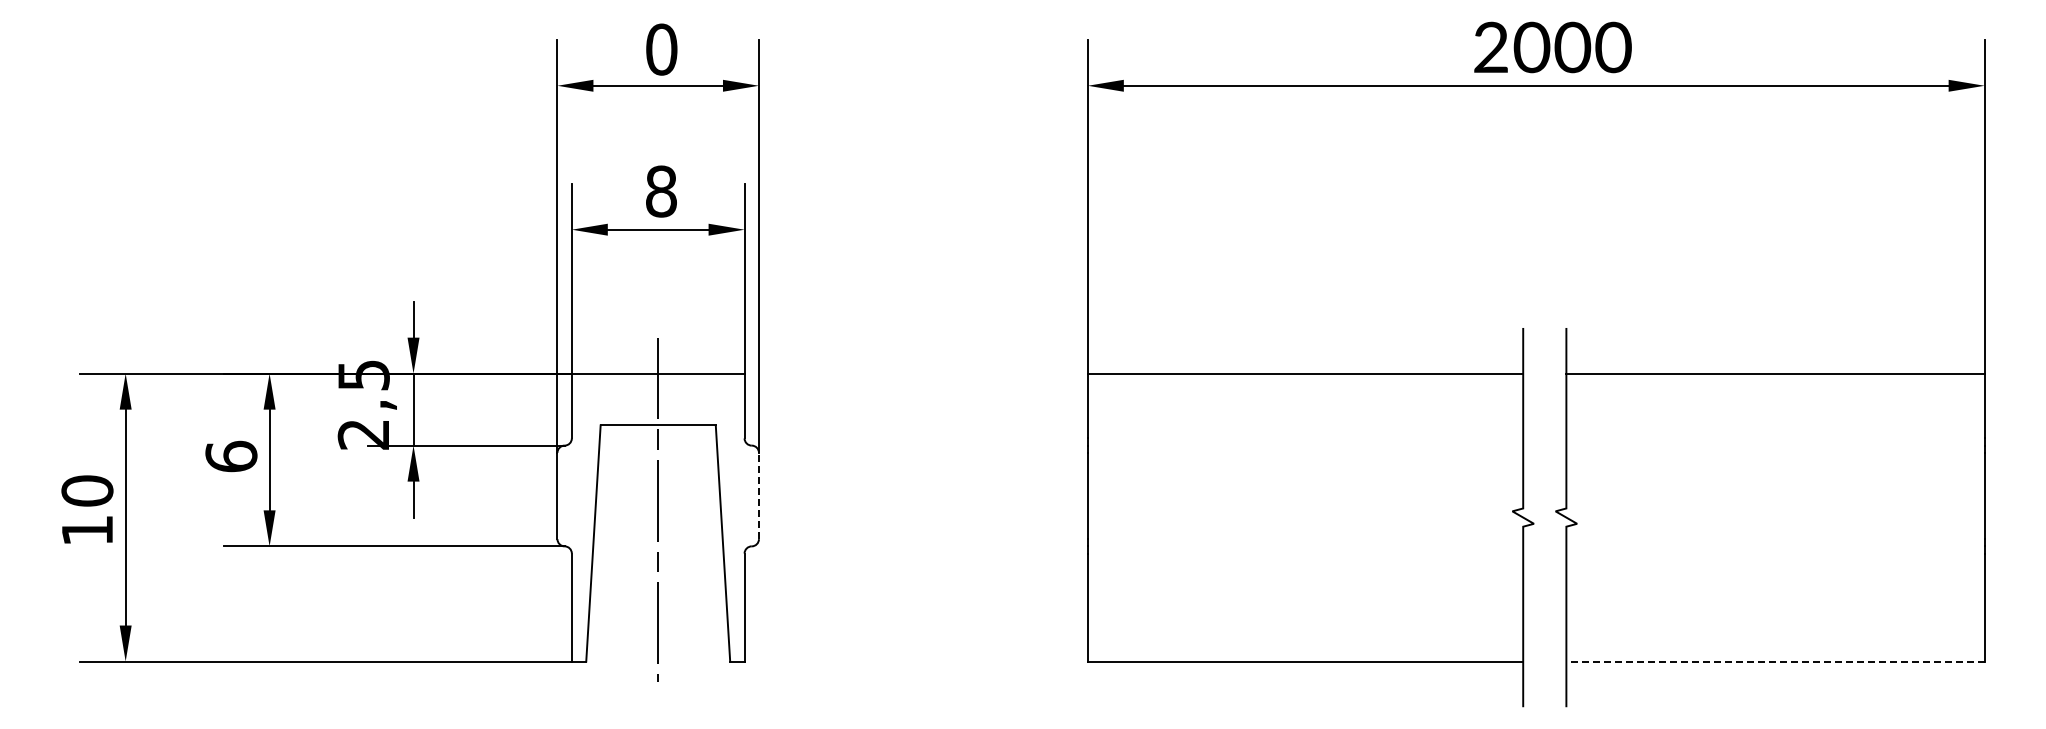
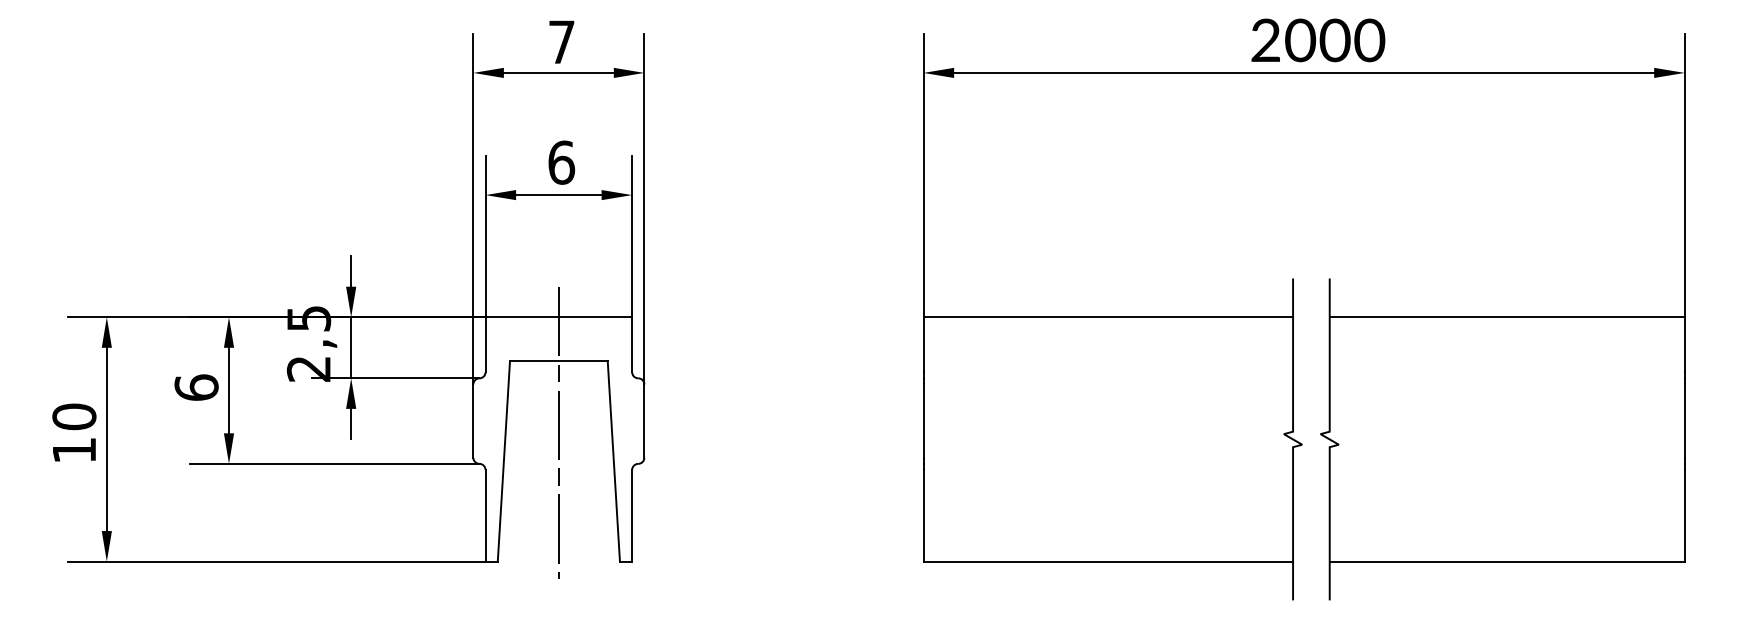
text: (661, 49) -> (561, 42), 0 -> 7
text: (661, 191) -> (561, 162), 8 -> 6
line: (758, 495) -> (643, 420), dashed -> solid
line: (1775, 661) -> (1507, 561), dashed -> solid

